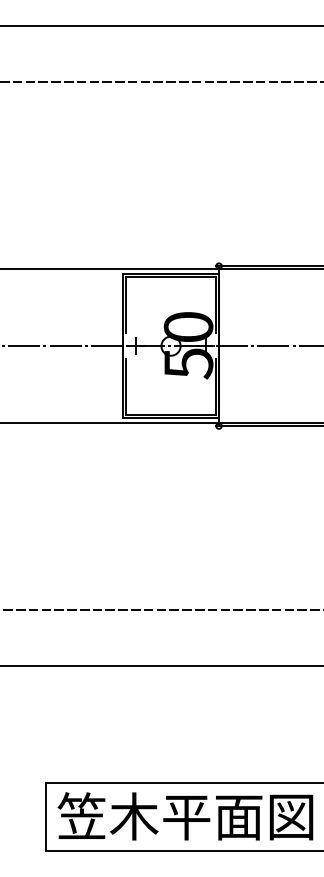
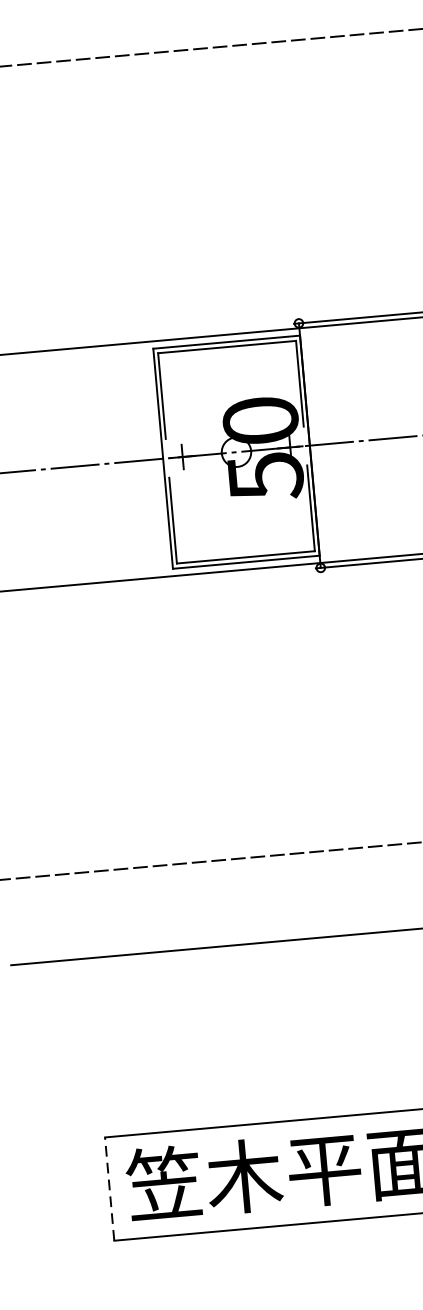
line: (46, 816) -> (110, 1188), solid -> dashed

